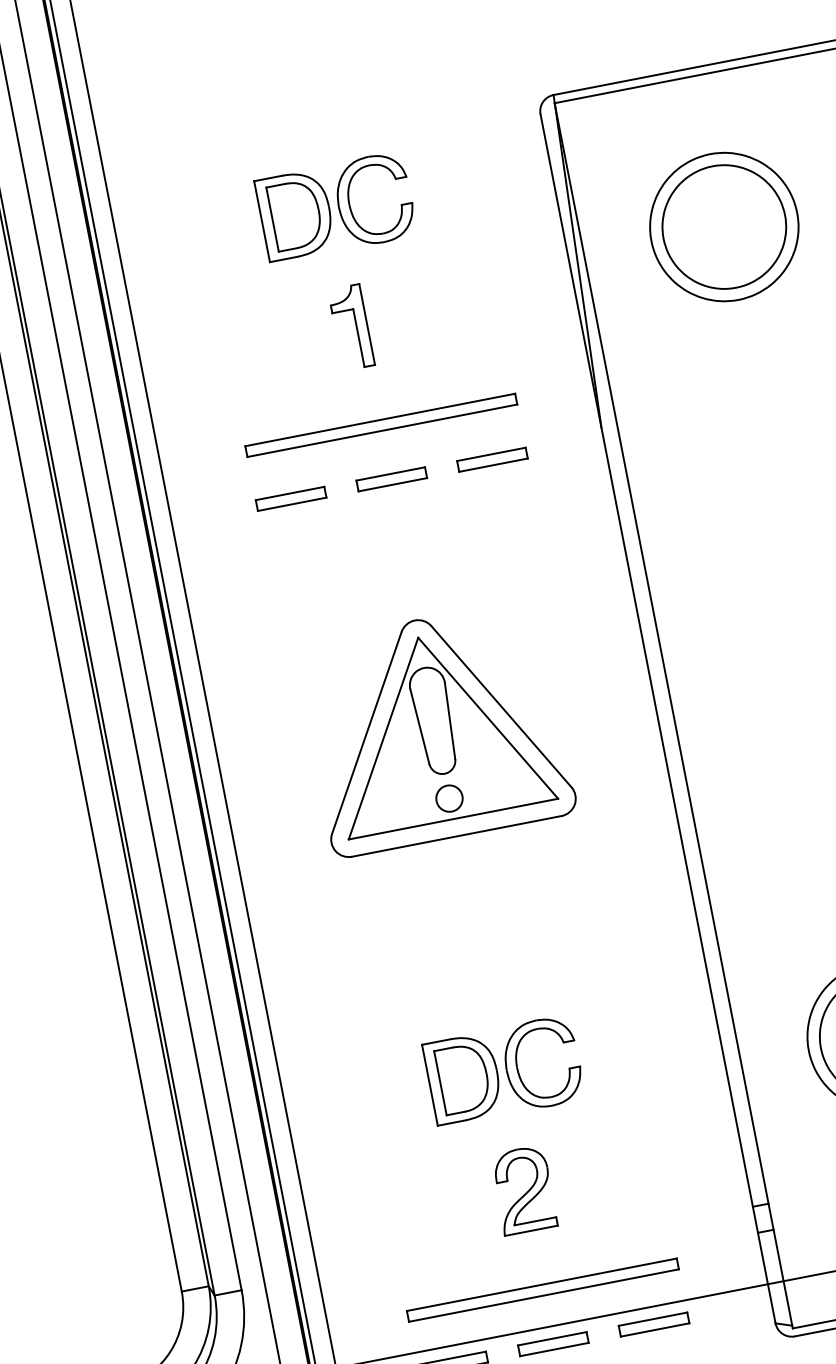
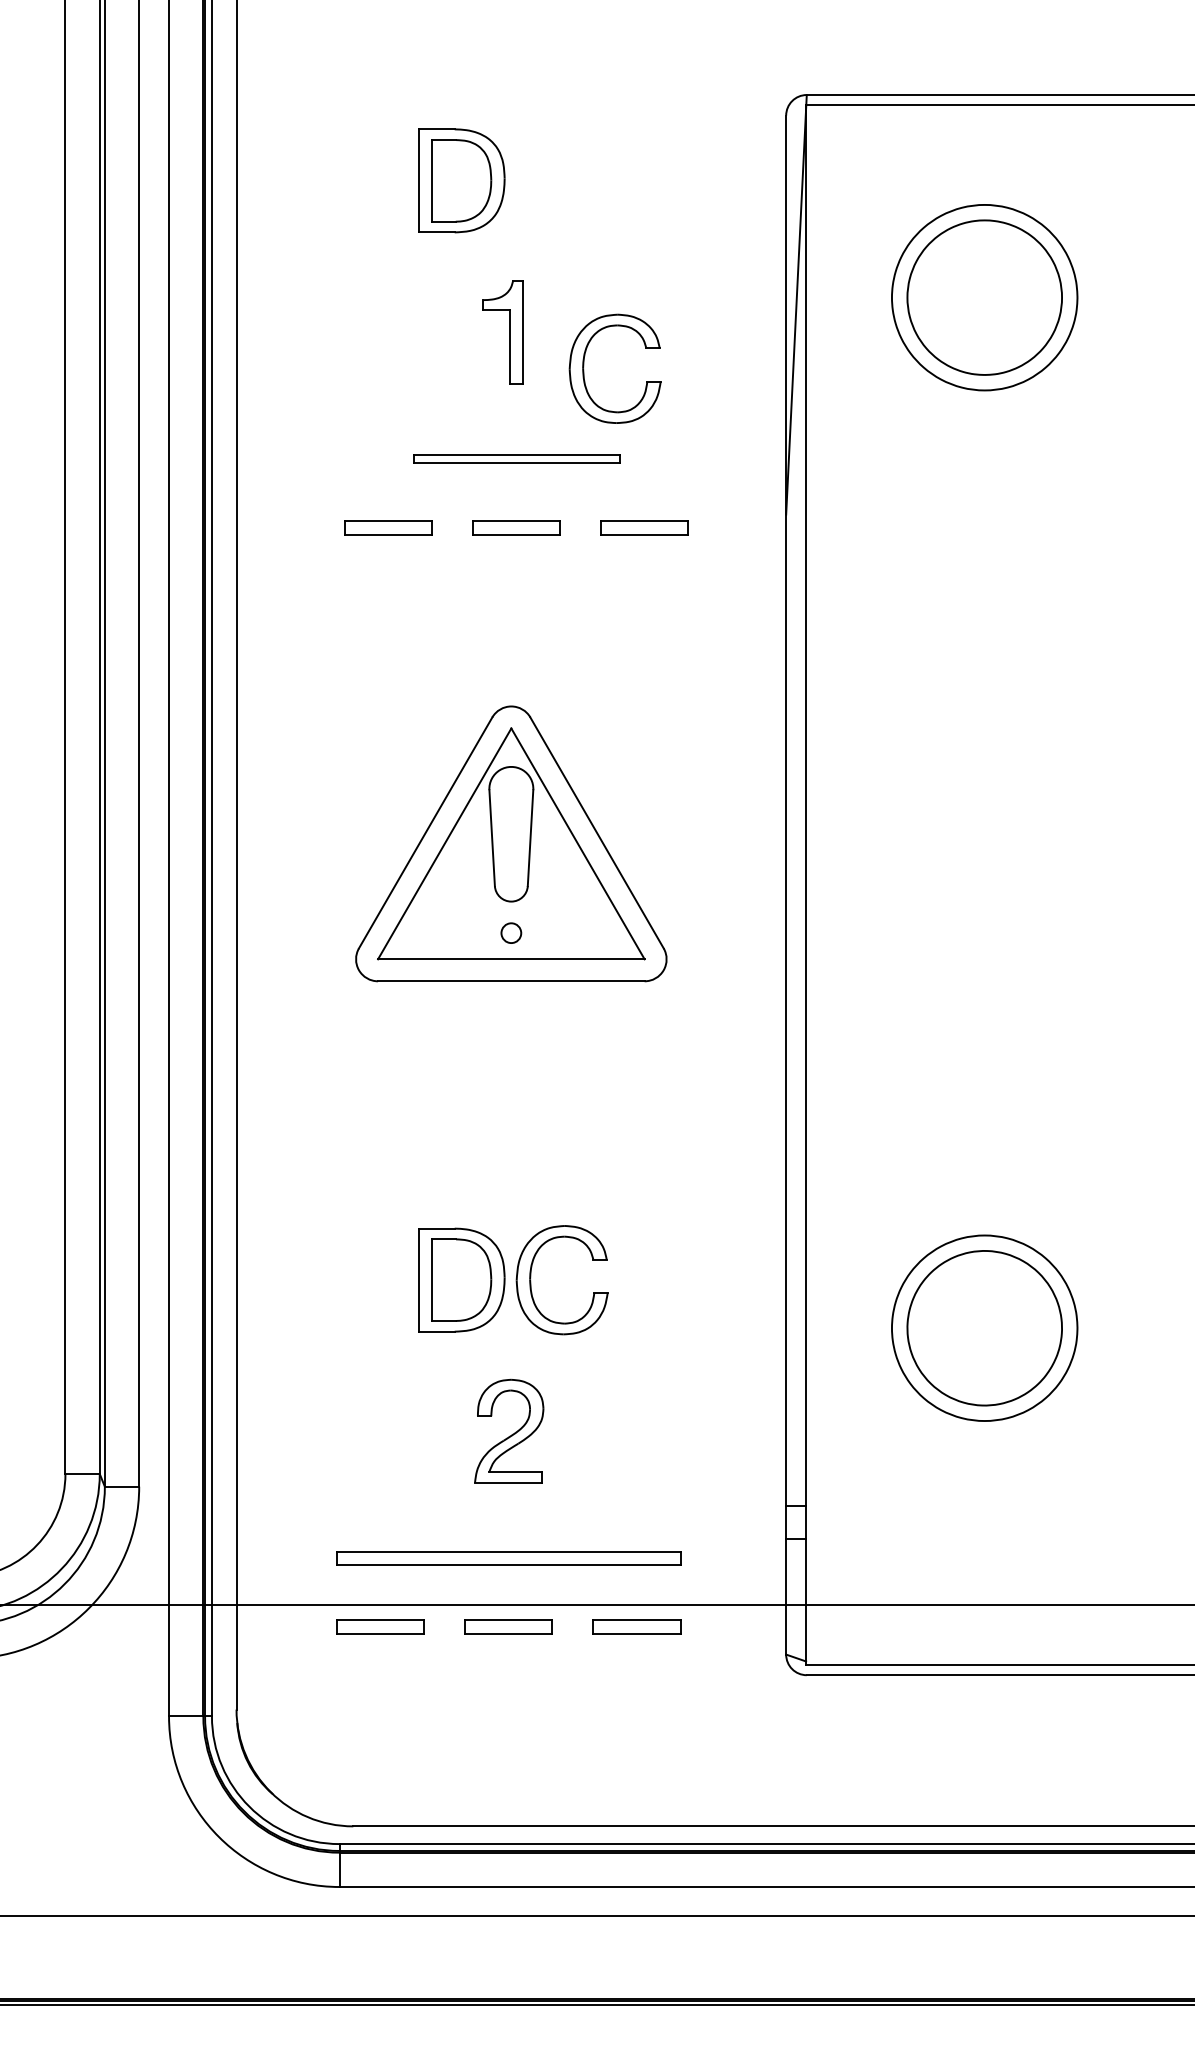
part: (350, 205) -> (584, 369), moved
part: (381, 424) -> (516, 458), size x0.6
circle: (448, 798) -> (510, 932), size x0.6

